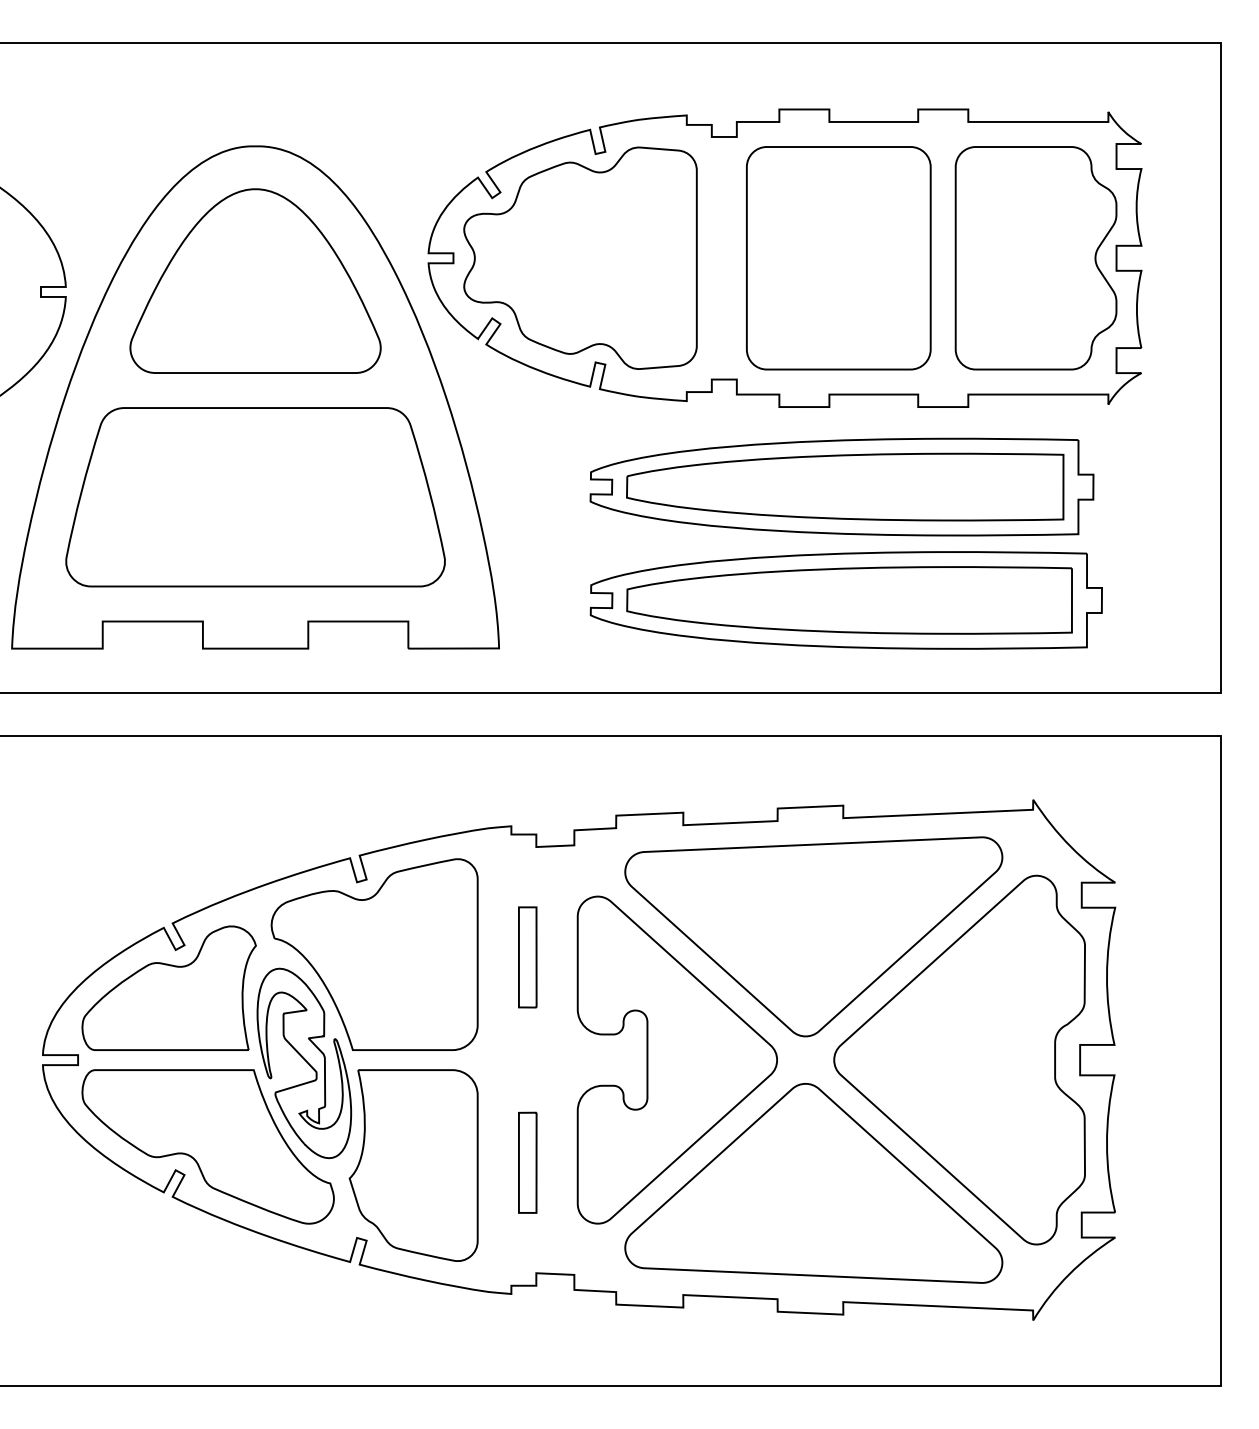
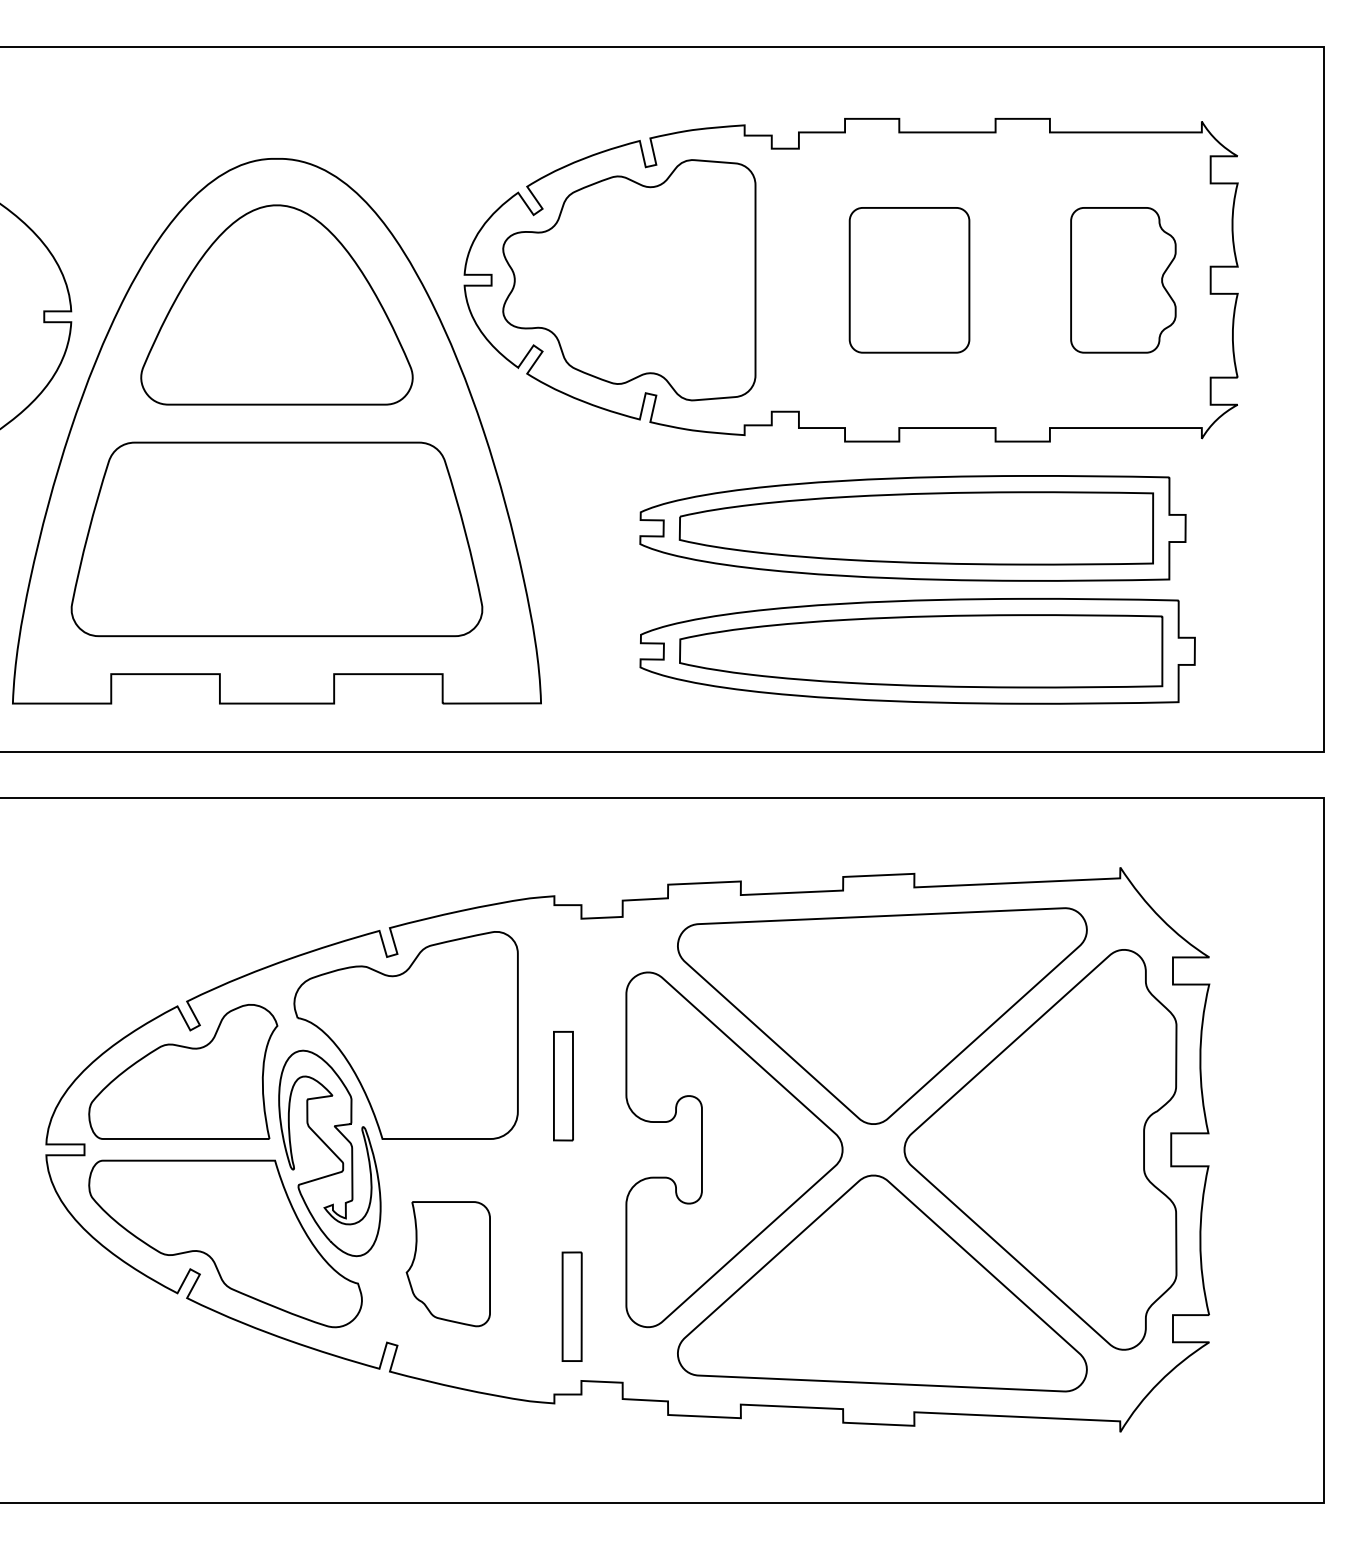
part: (838, 258) -> (909, 280), size x0.6
part: (1035, 258) -> (1122, 280), size x0.6
part: (527, 957) -> (563, 1086), moved
part: (527, 1162) -> (571, 1306), moved
part: (413, 1165) -> (448, 1264), size x0.6

